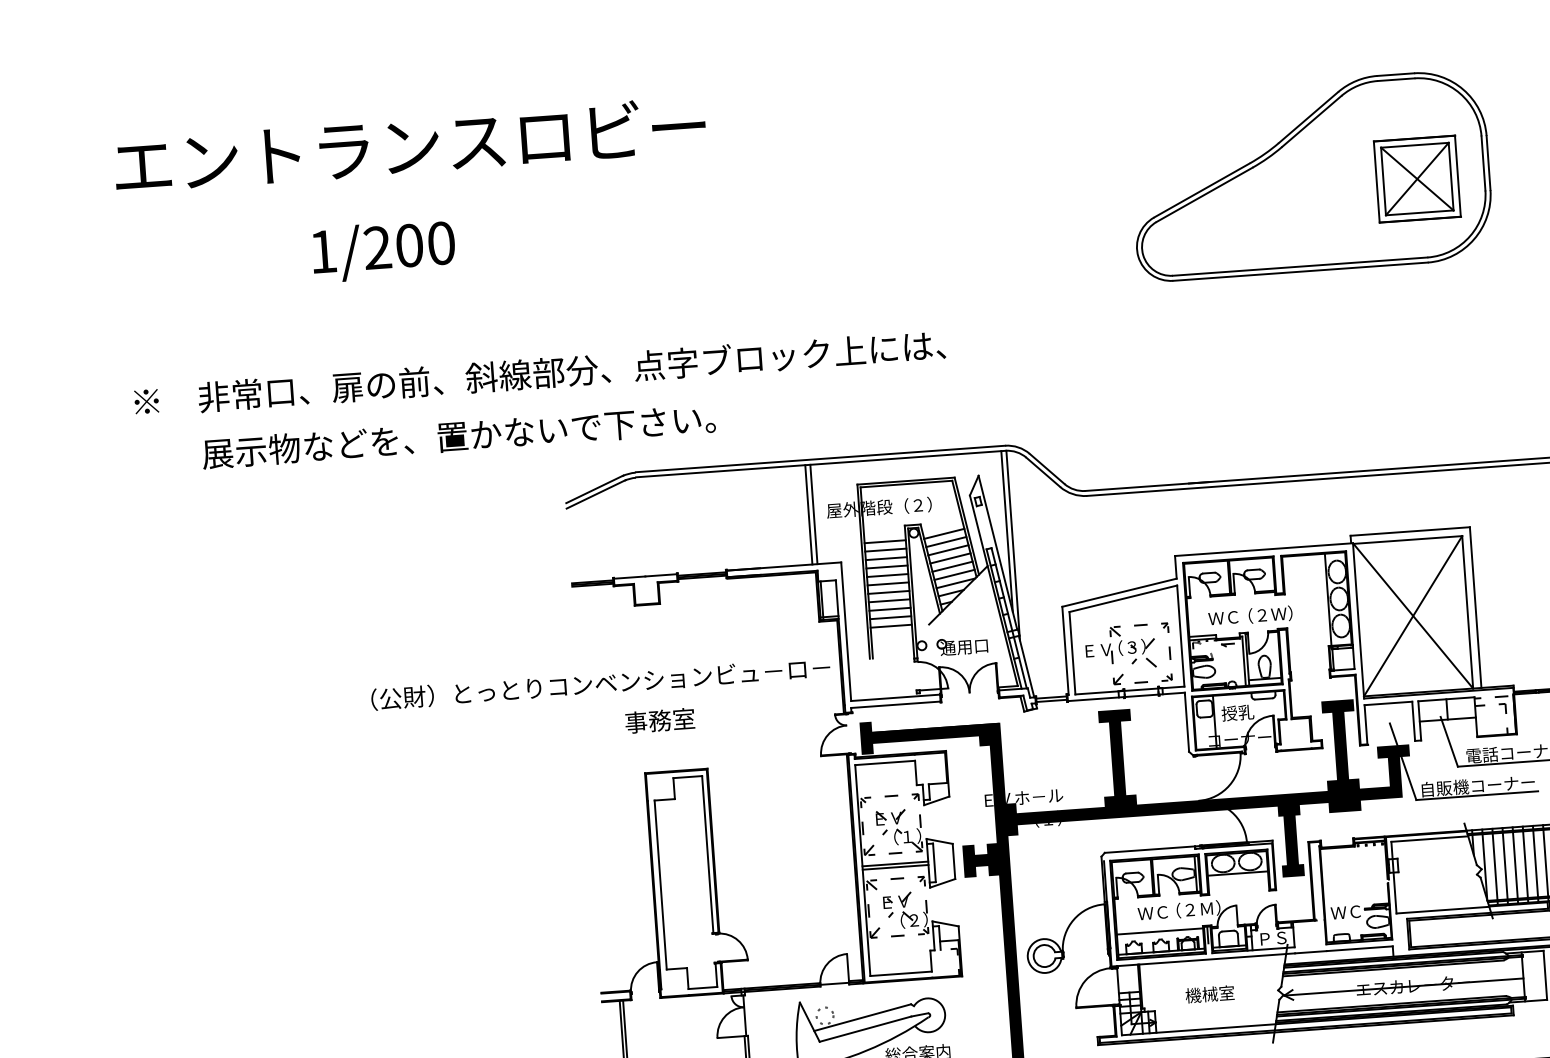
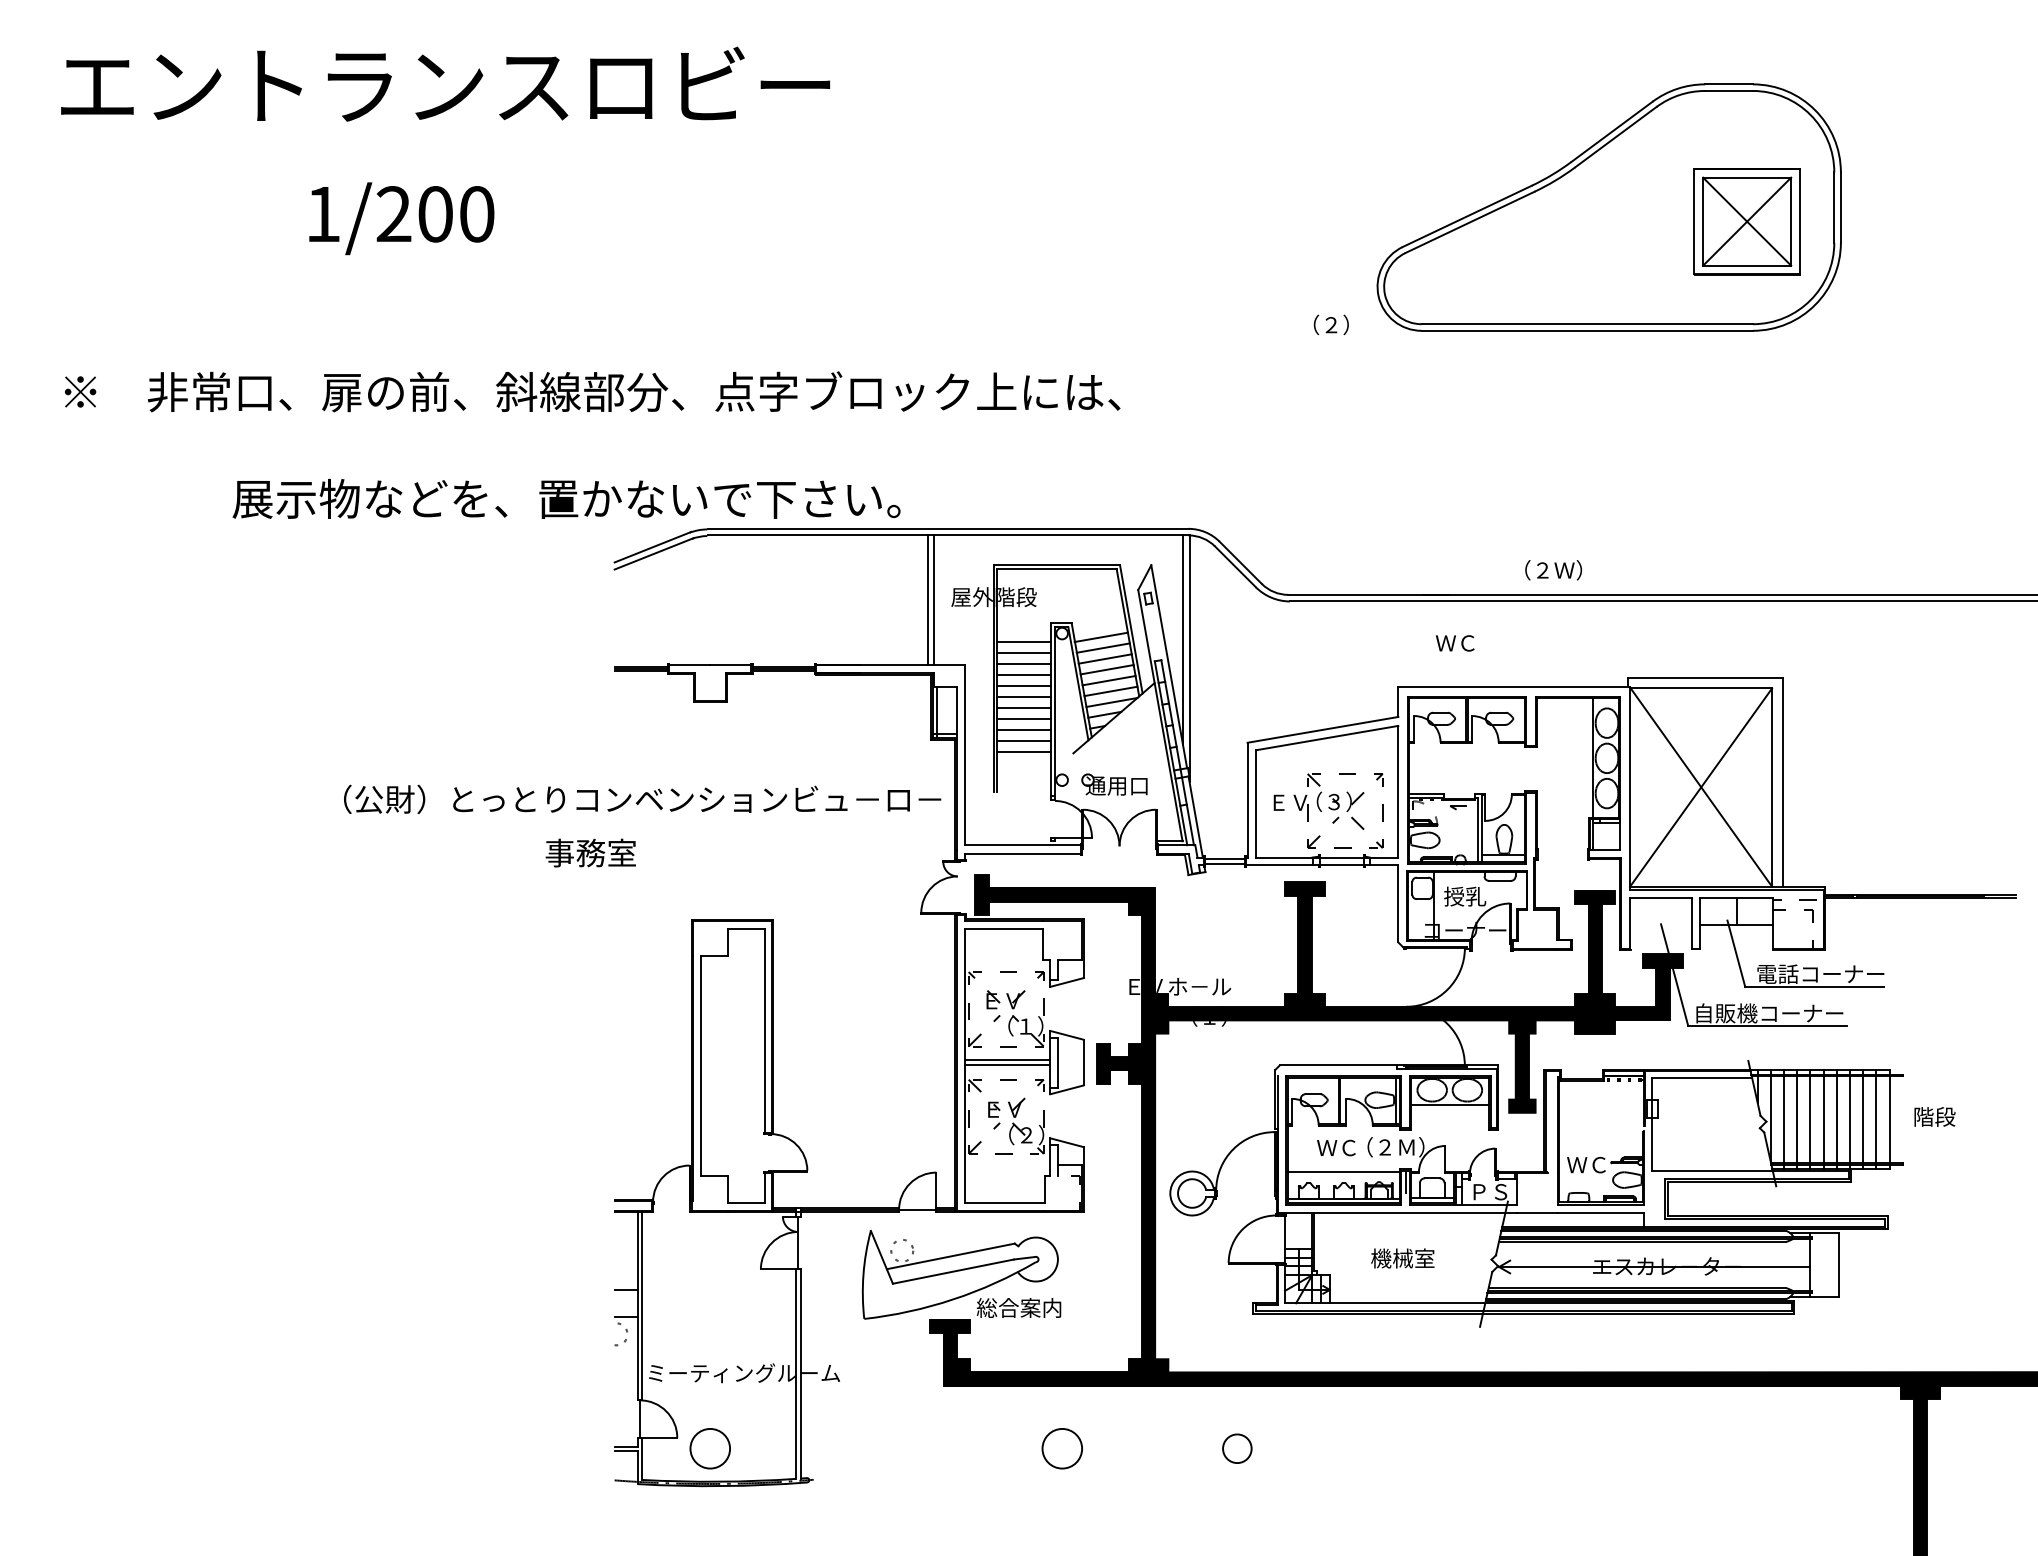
text: (458, 436) -> (566, 498), moved
text: (917, 505) -> (1330, 324), moved
text: (1270, 614) -> (1553, 570), moved
text: (1222, 618) -> (1454, 643), moved
text: (659, 720) -> (590, 852), moved

